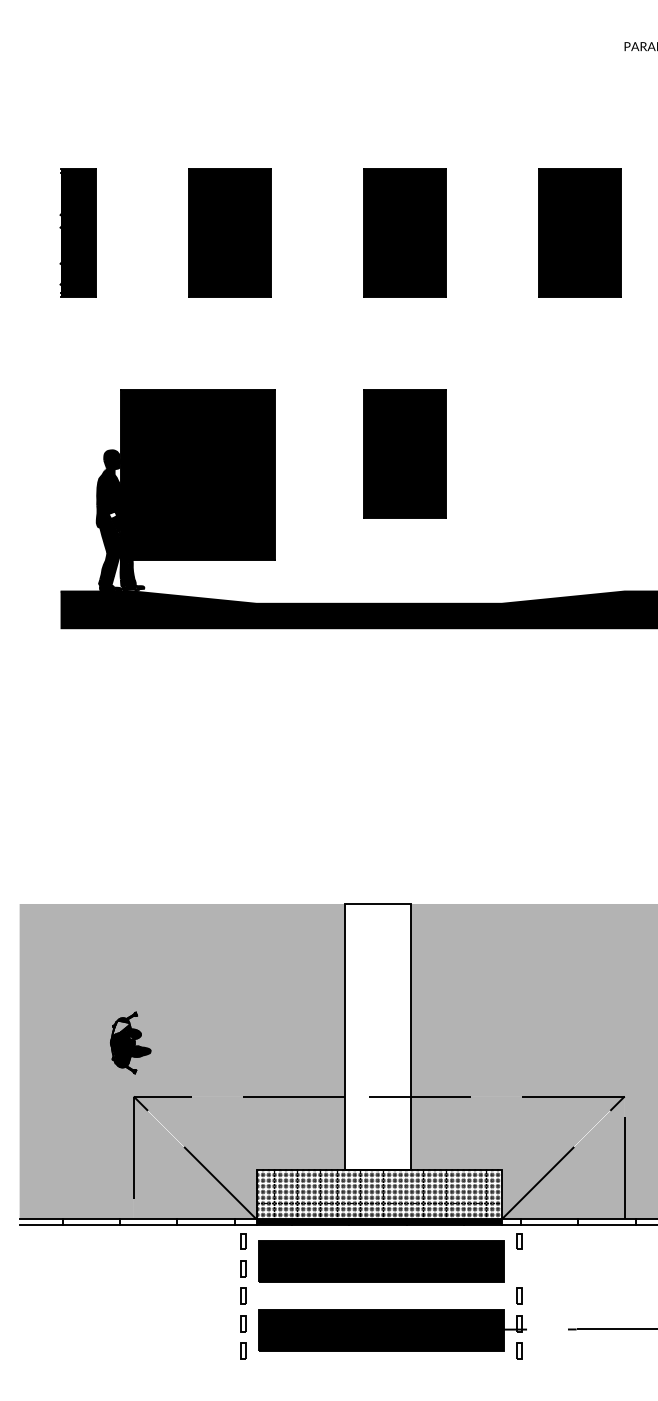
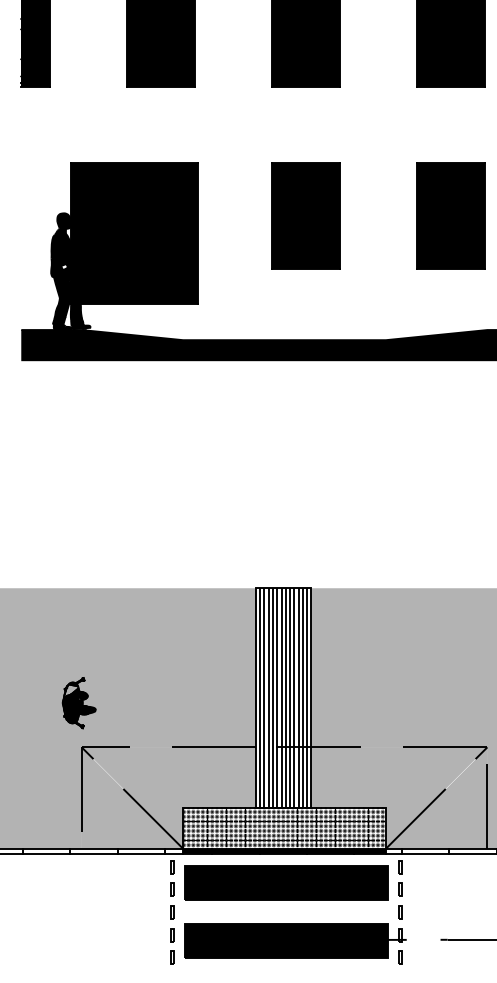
part: (579, 453) -> (450, 215), added
hatch: (377, 1036) -> (283, 697), added
part: (519, 1268) -> (400, 889), added

